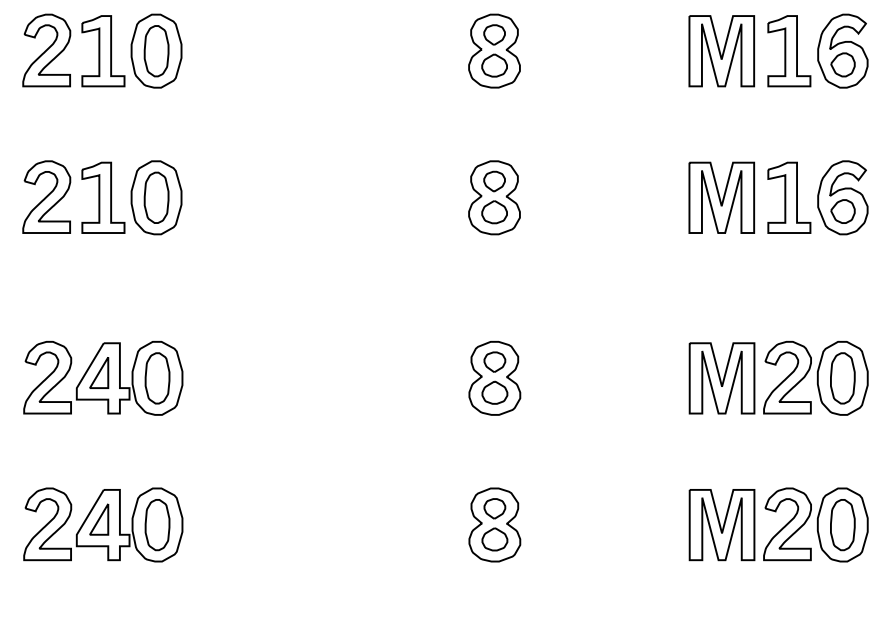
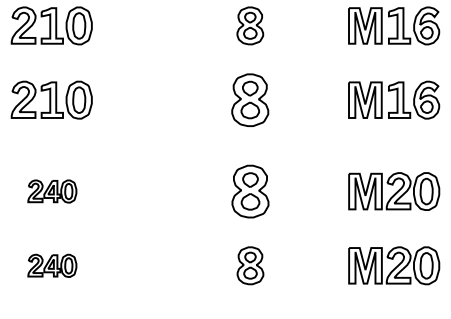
part: (494, 196) -> (250, 99), size x1.4
part: (103, 378) -> (52, 191), size x0.6
part: (494, 378) -> (250, 191), size x1.4
part: (103, 524) -> (52, 265), size x0.6

